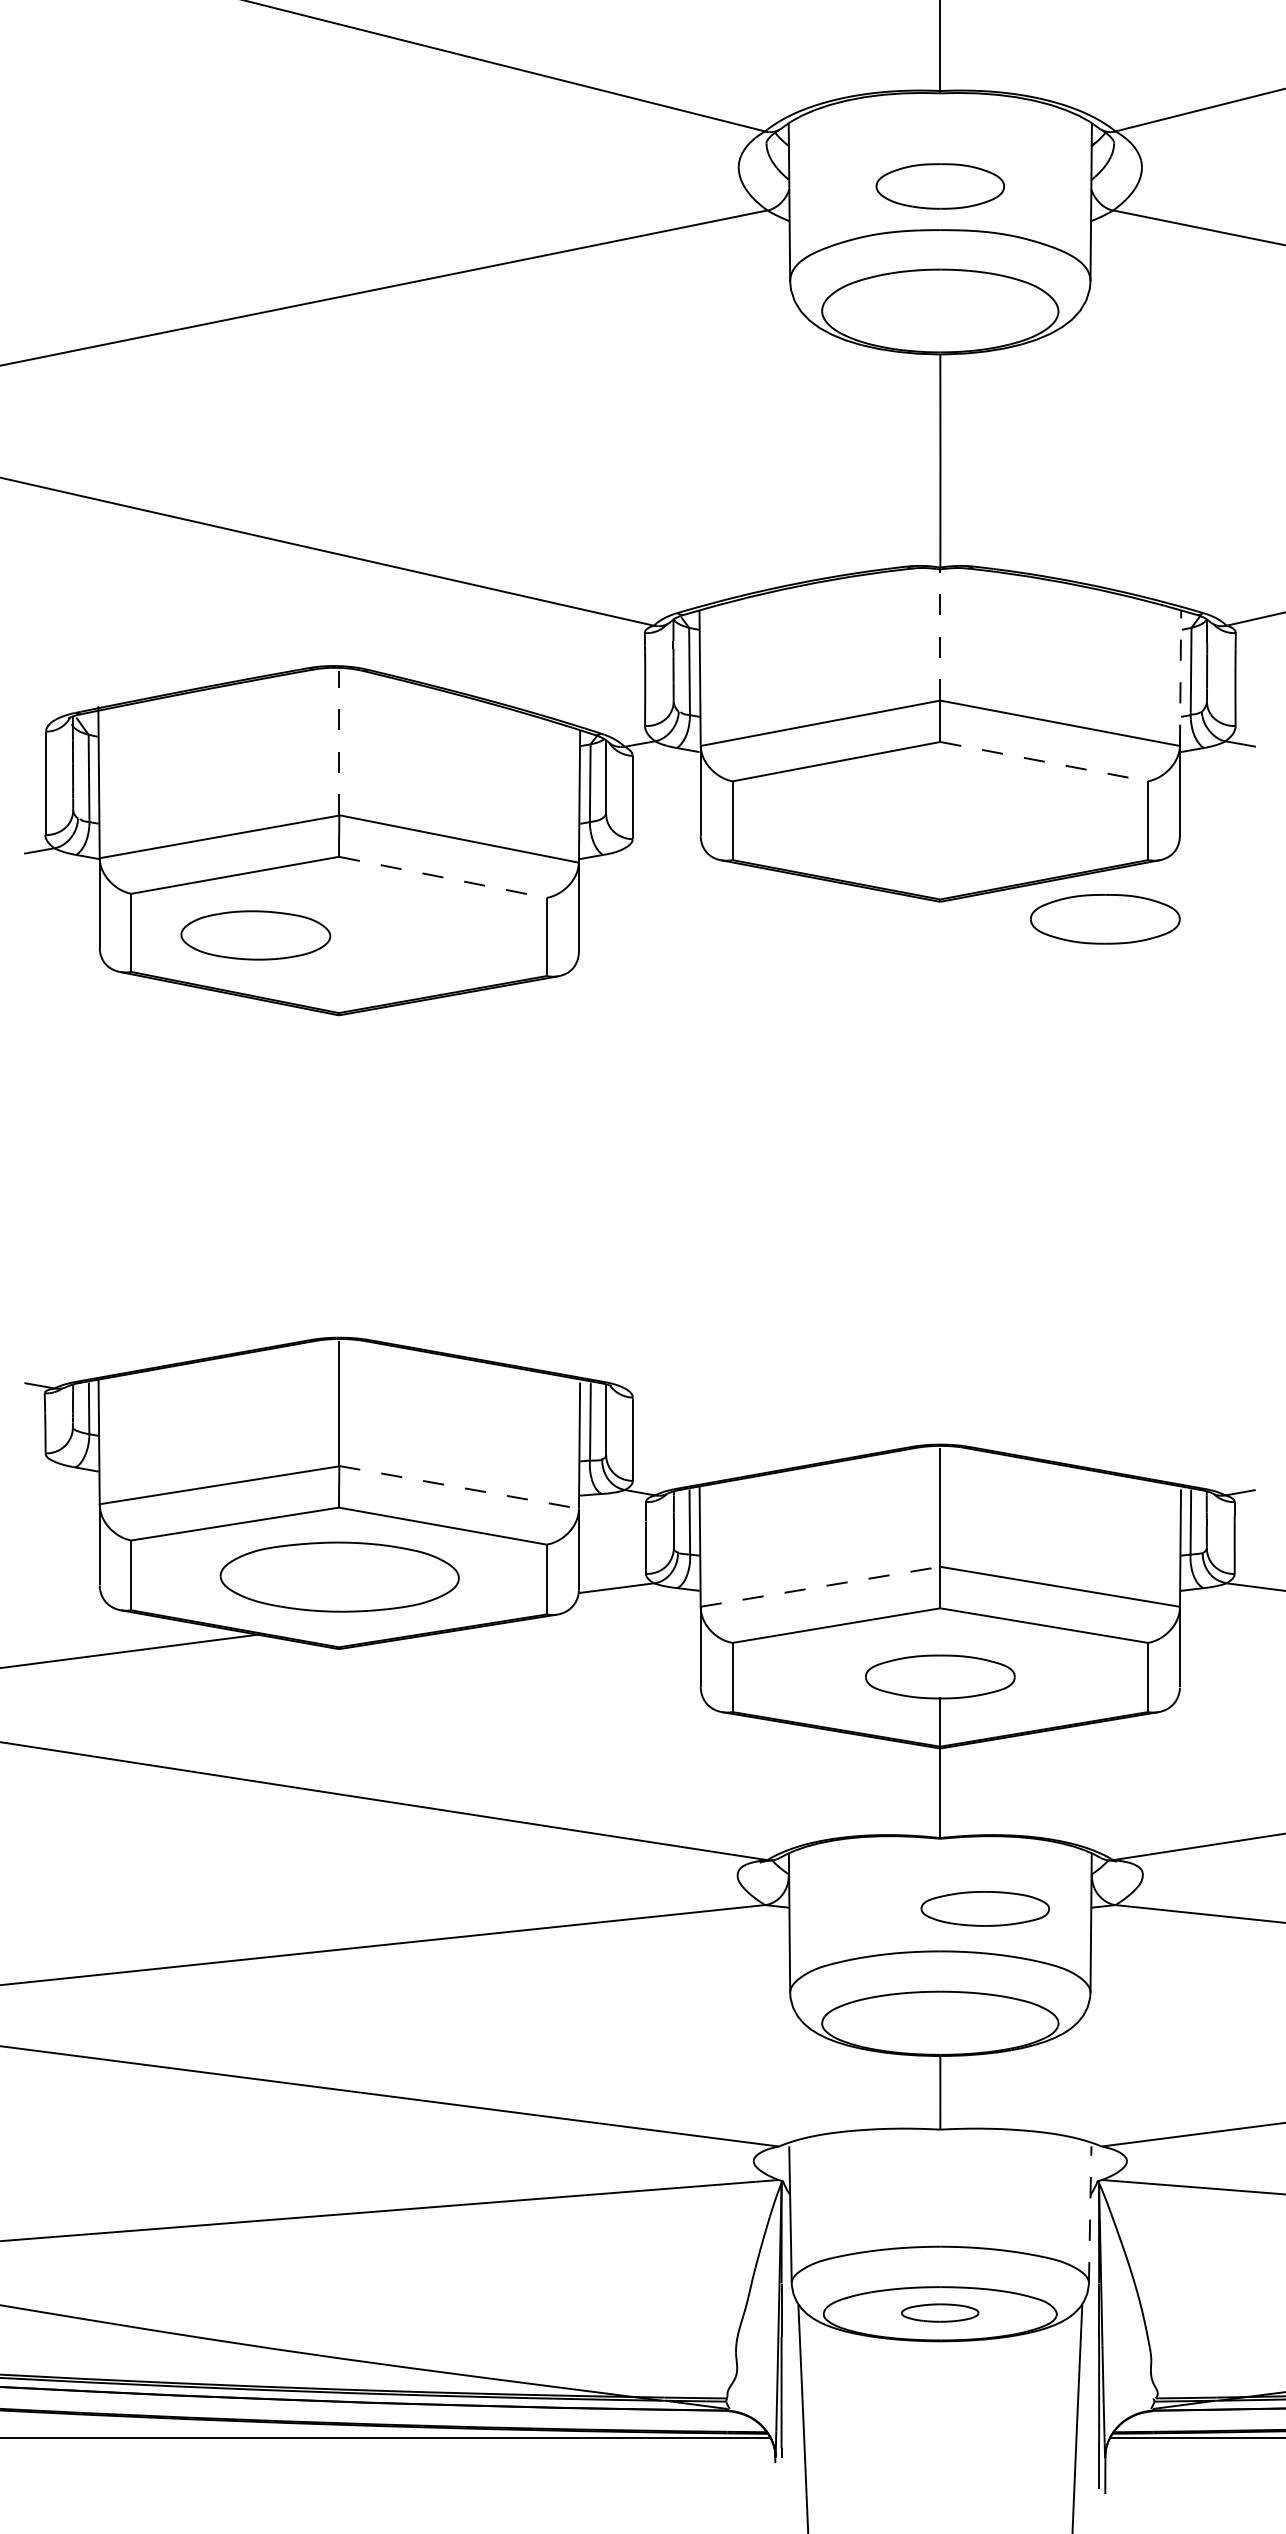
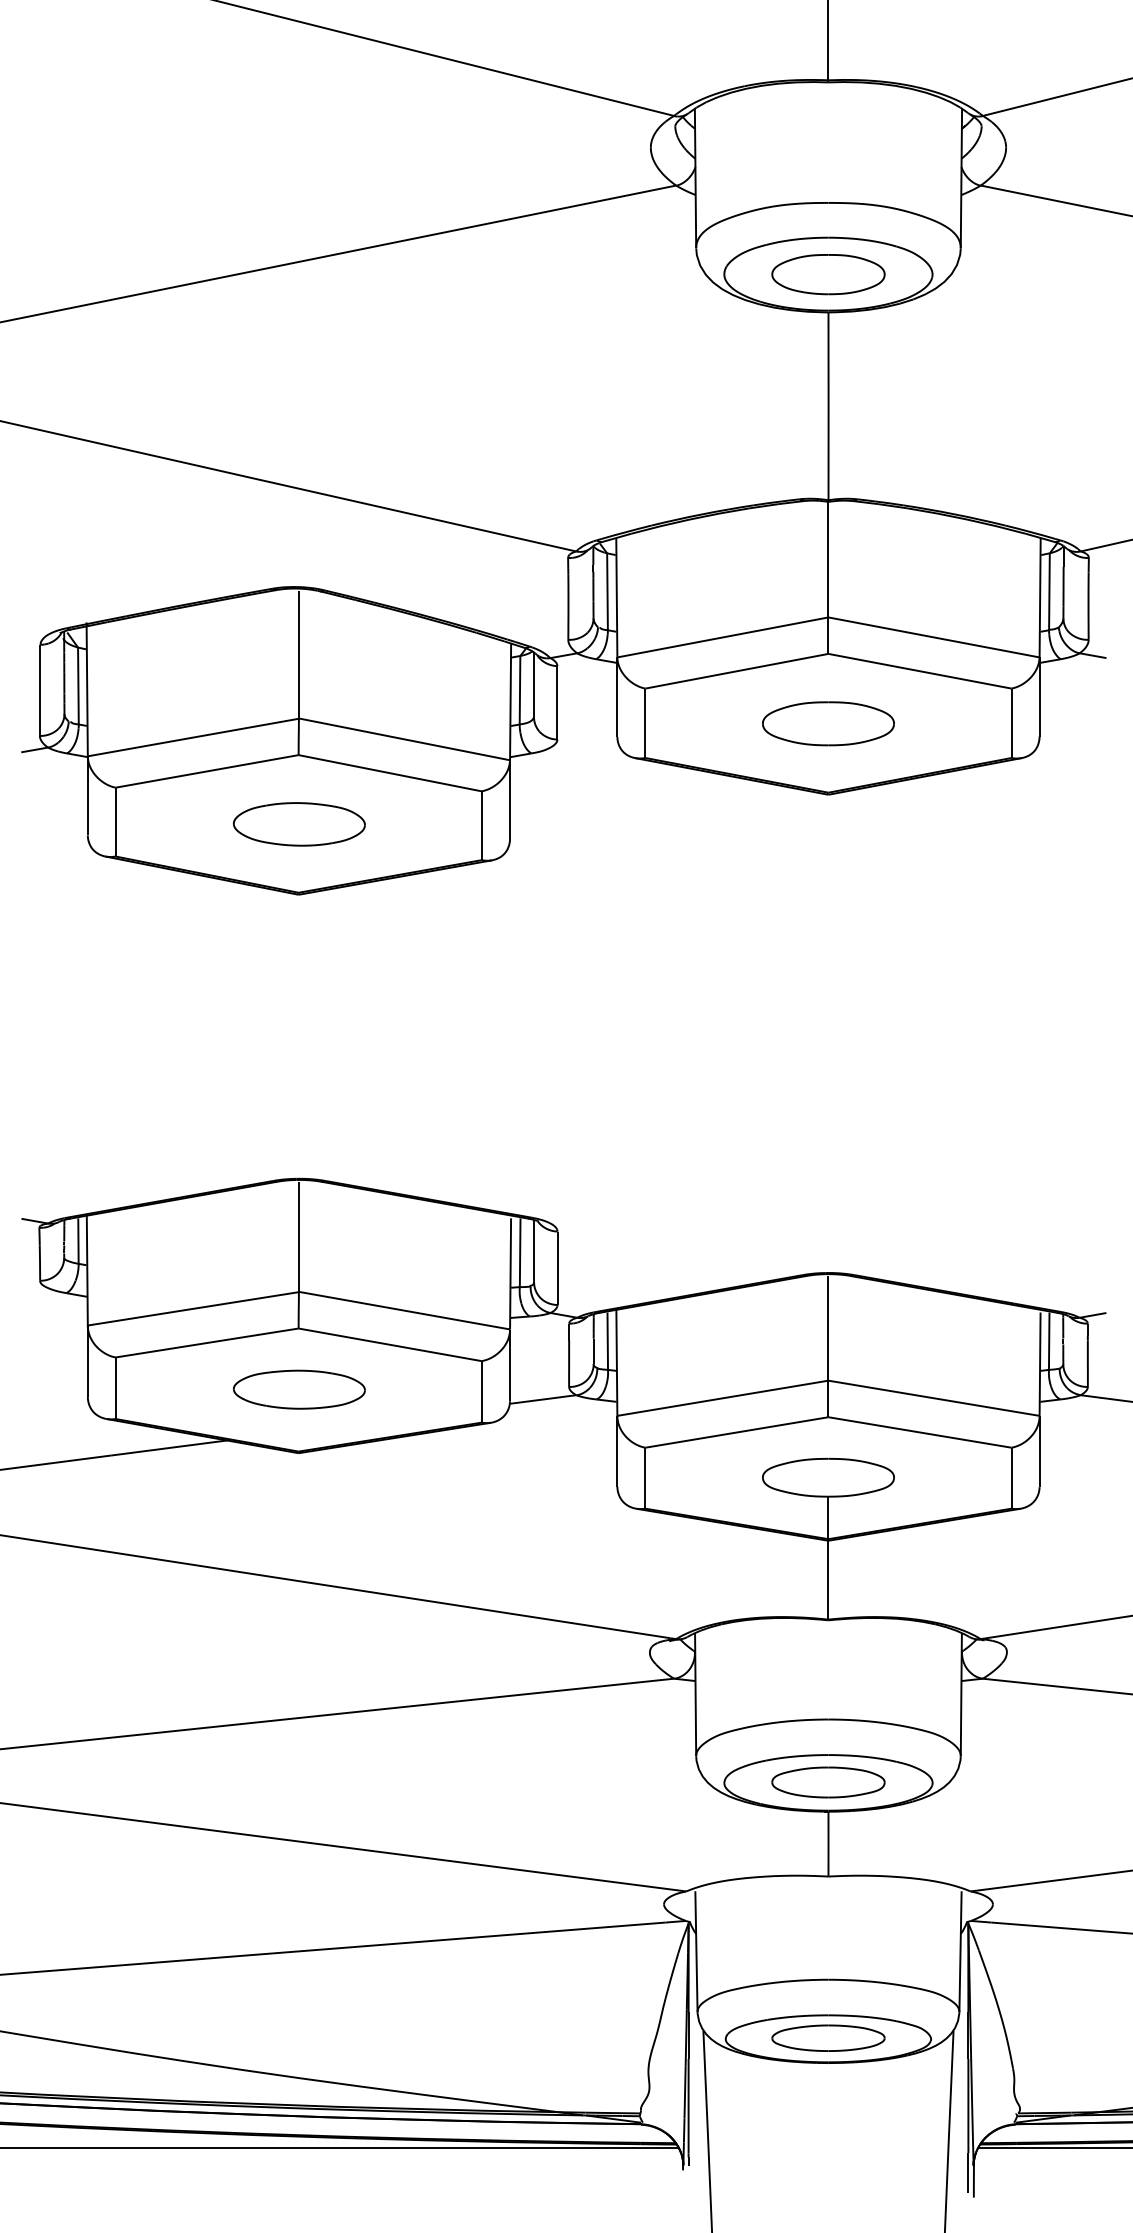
part: (939, 186) -> (827, 274), moved
line: (940, 634) -> (828, 559), dashed -> solid
line: (1180, 678) -> (1040, 597), dashed -> solid
line: (339, 742) -> (299, 654), dashed -> solid
line: (1044, 761) -> (920, 671), dashed -> solid
line: (442, 877) -> (389, 773), dashed -> solid
part: (1105, 919) -> (828, 723), moved
part: (255, 935) -> (299, 824), moved
line: (459, 1487) -> (404, 1310), dashed -> solid
part: (339, 1576) -> (299, 1389), size x0.62
line: (821, 1586) -> (723, 1398), dashed -> solid
part: (984, 1908) -> (827, 1782), moved
line: (1090, 2214) -> (960, 1951), dashed -> solid
part: (939, 2312) -> (827, 2037), size x1.67

